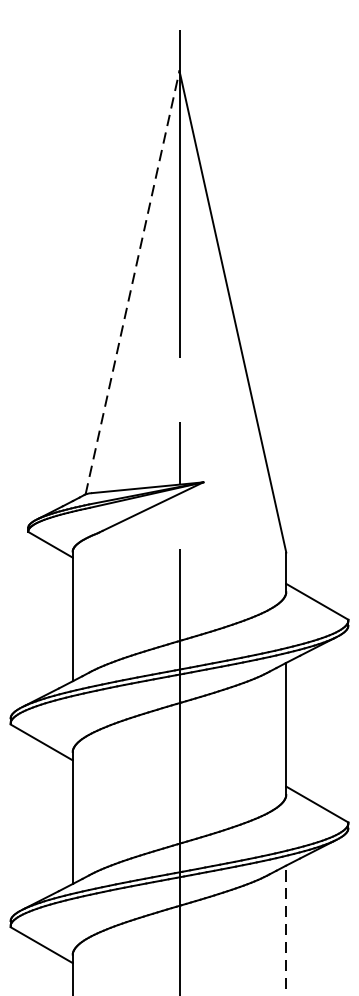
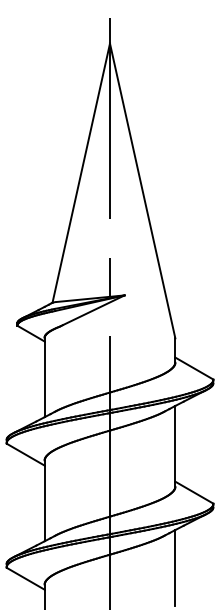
line: (132, 283) -> (81, 173), dashed -> solid
line: (286, 926) -> (175, 567), dashed -> solid

